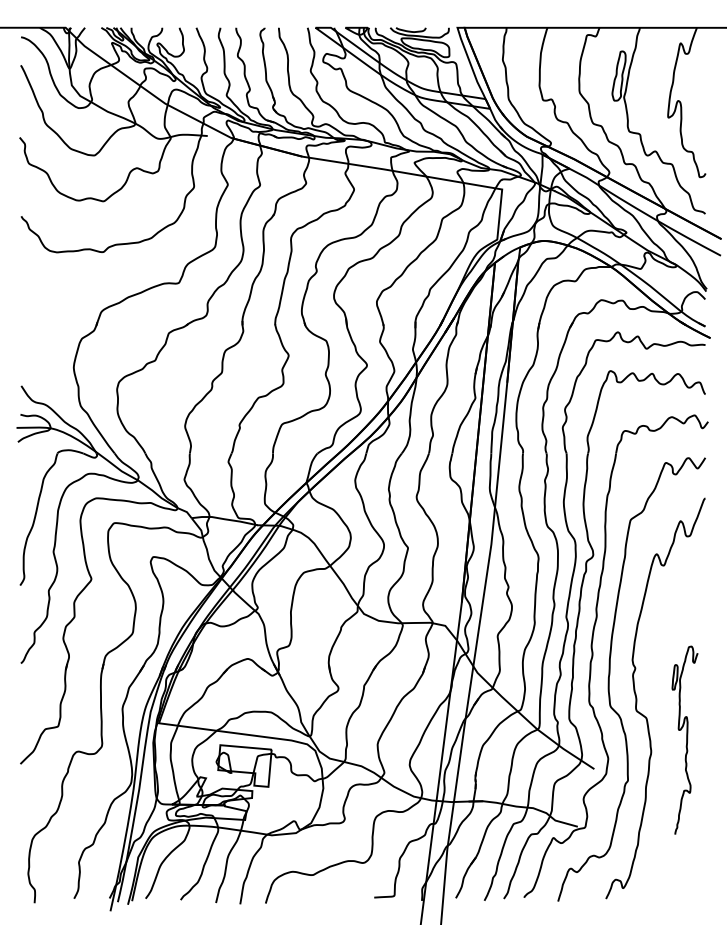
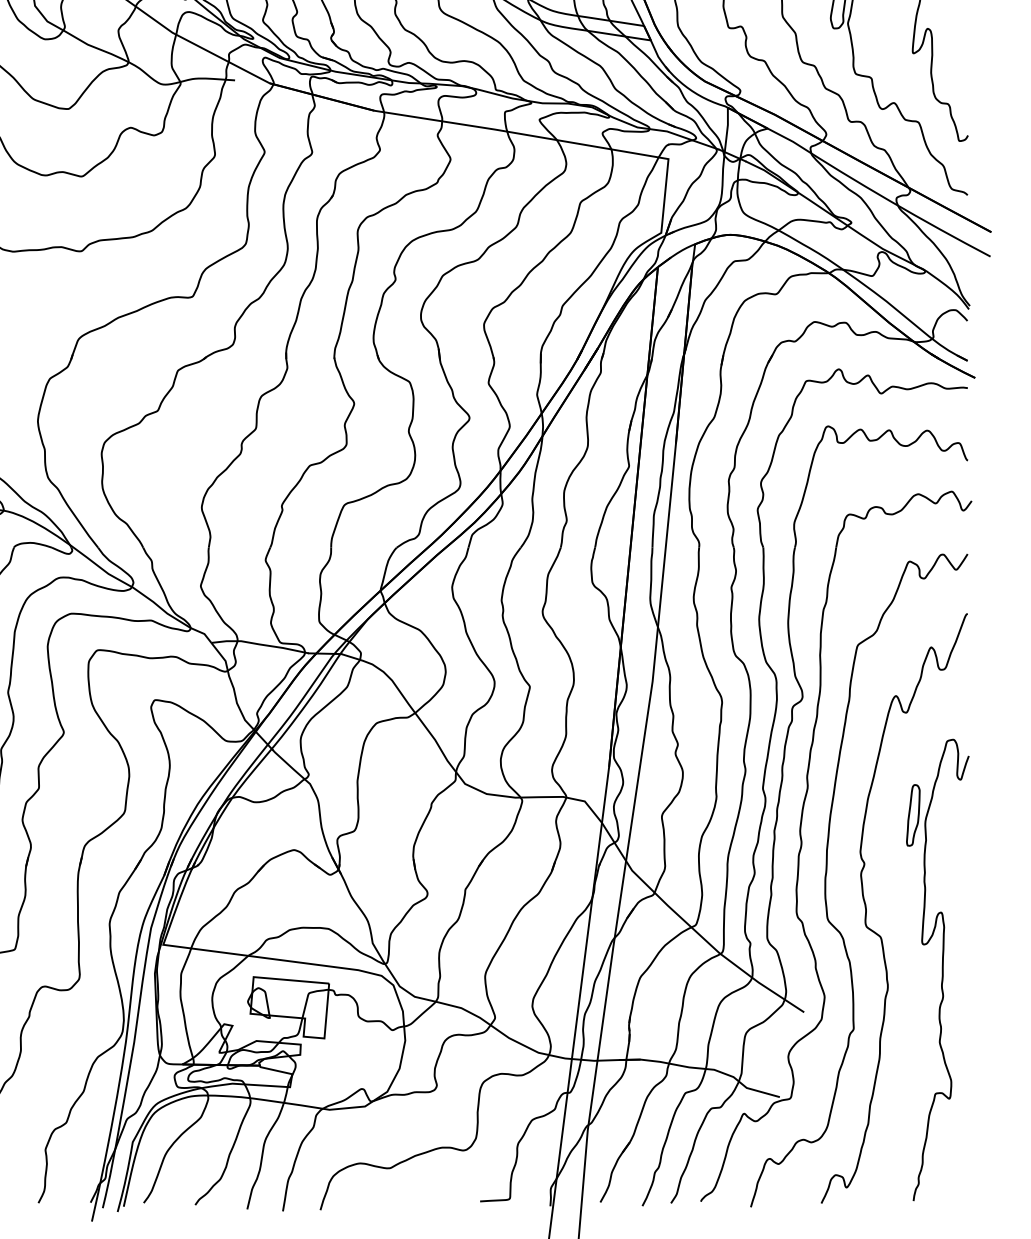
part: (684, 740) -> (936, 970), size x1.67

